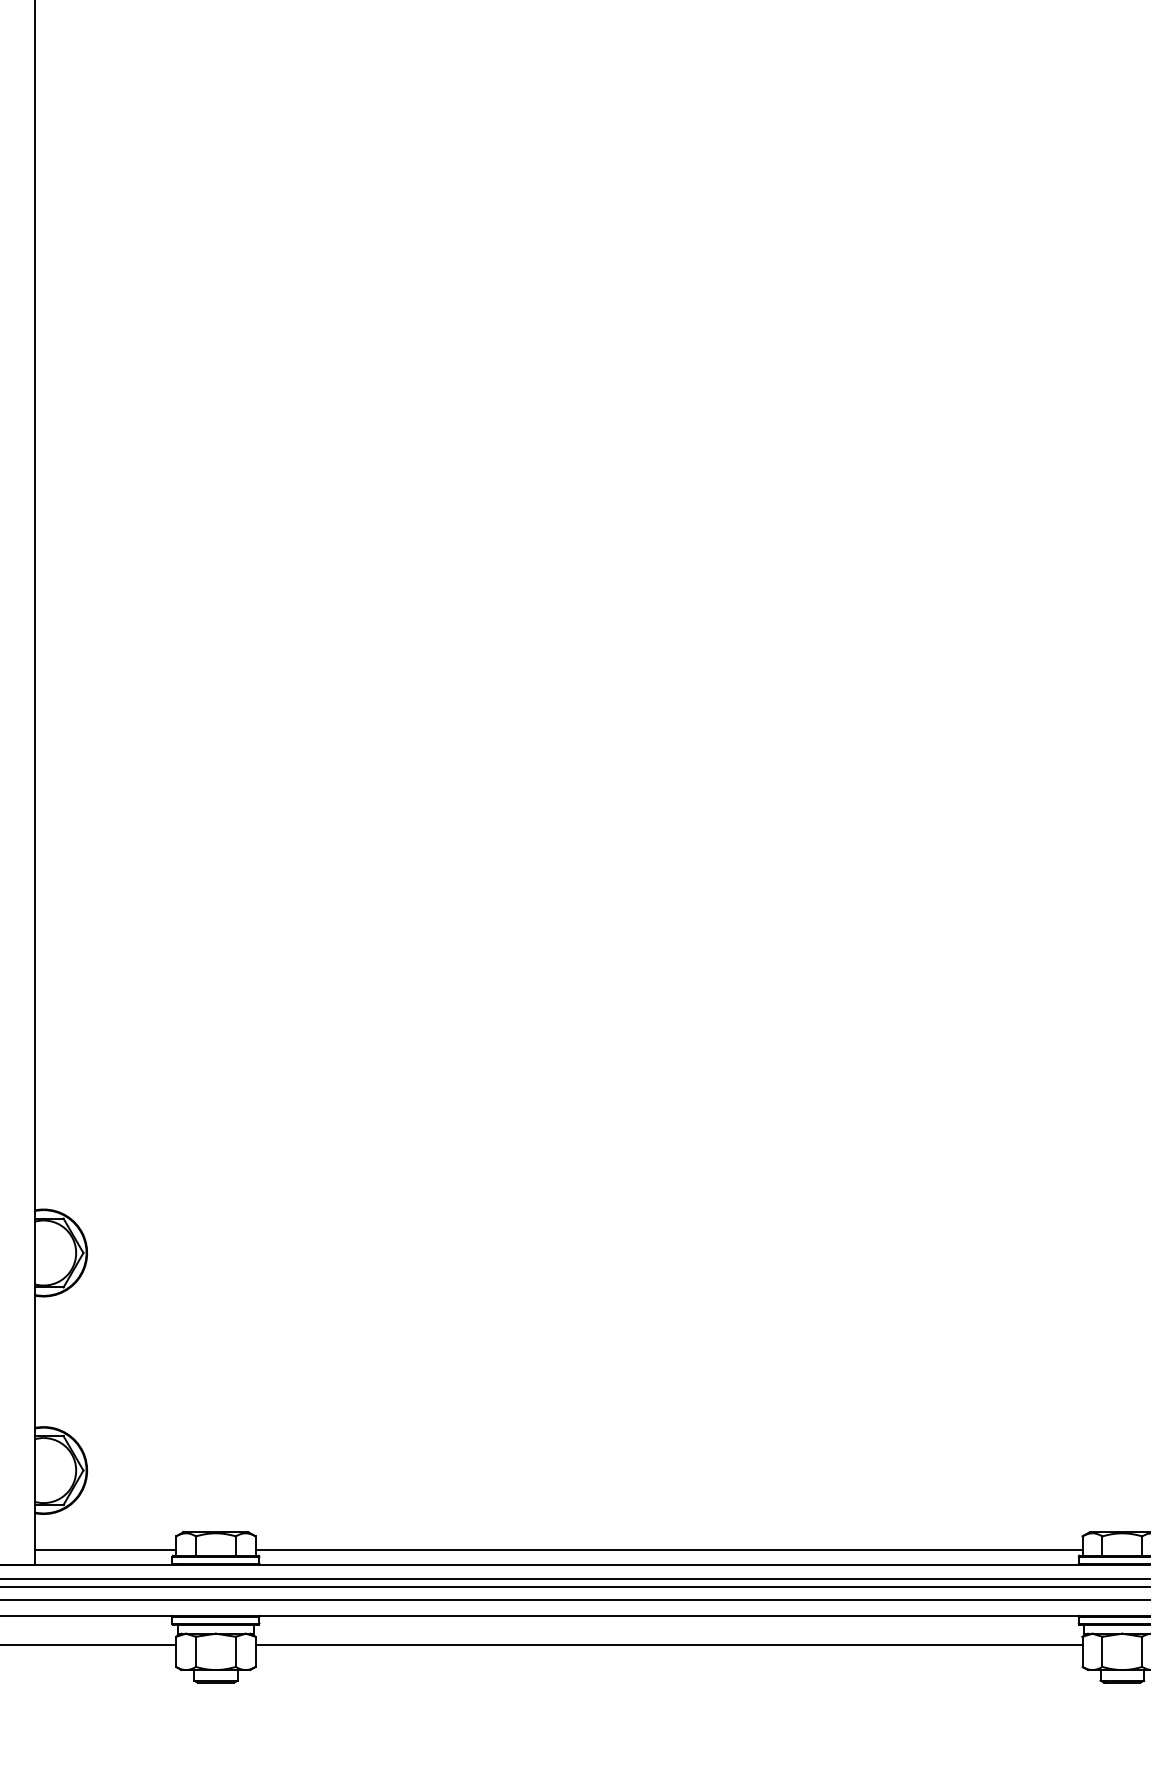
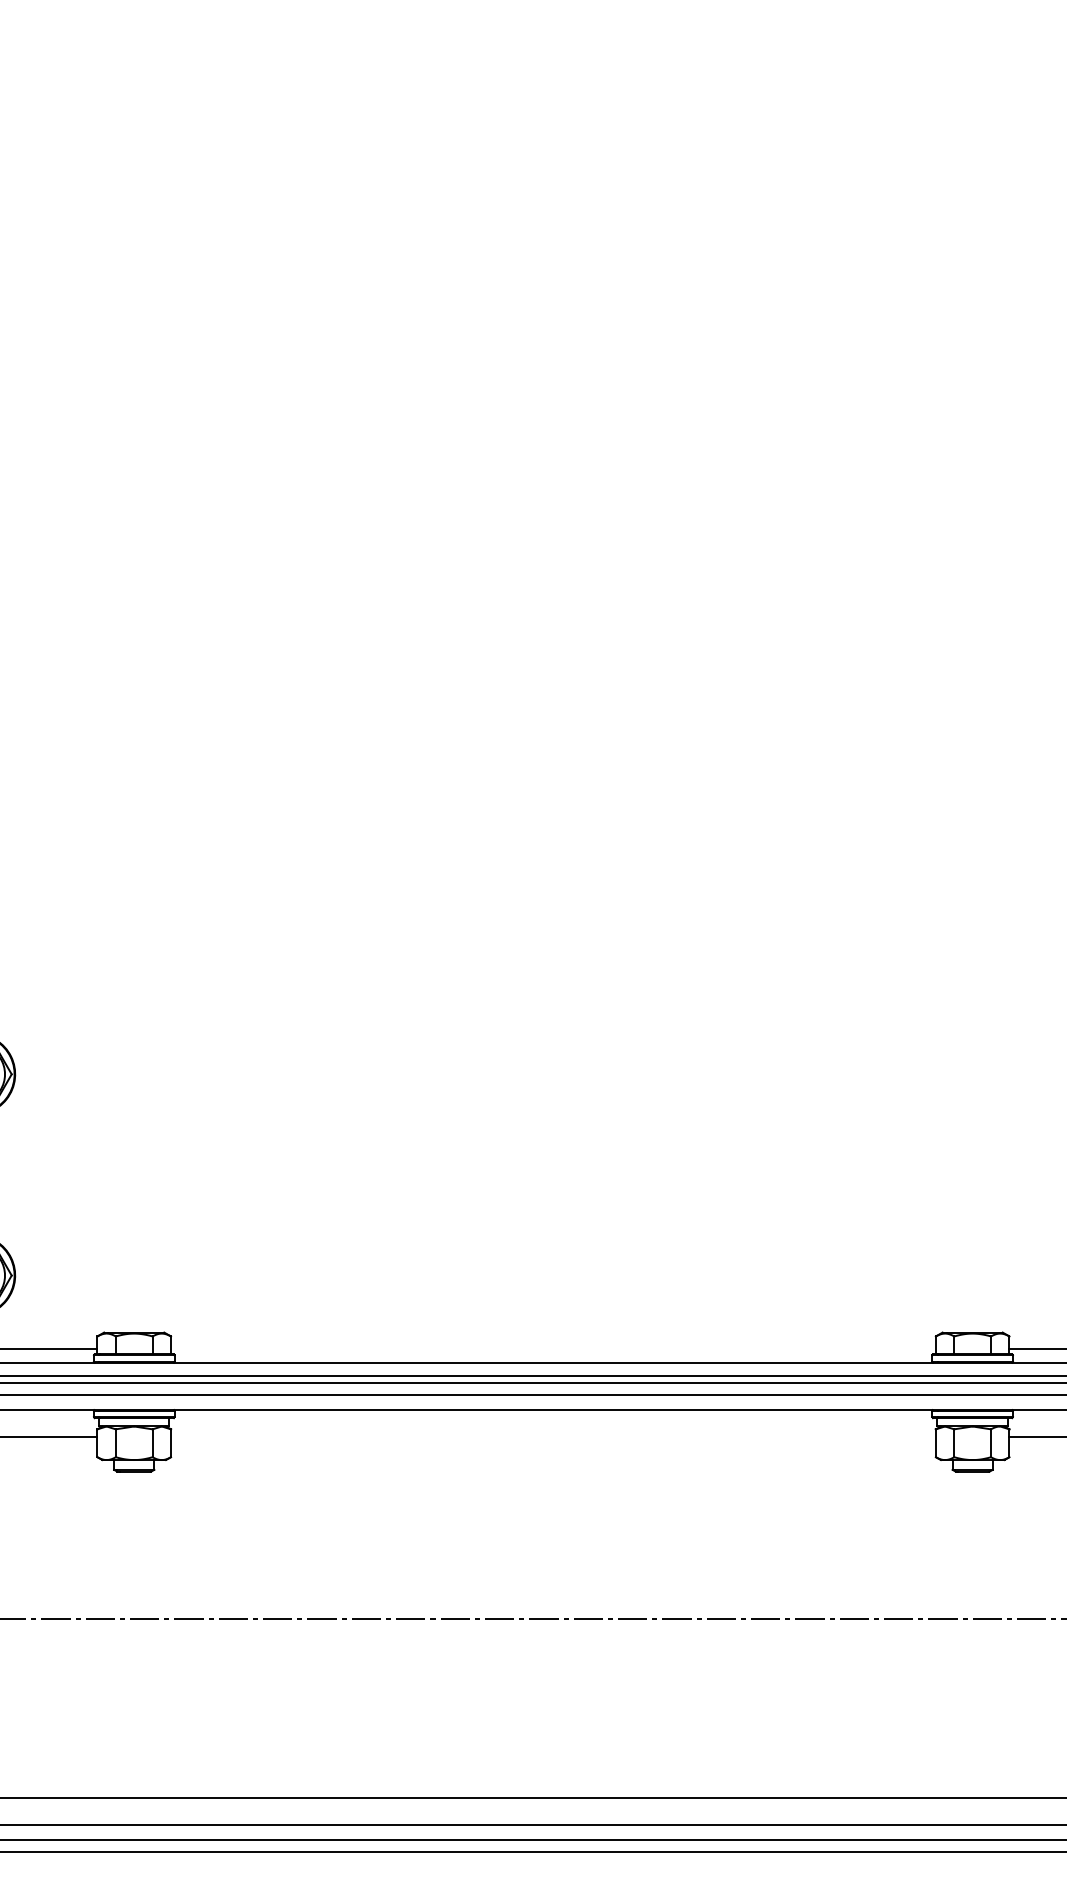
line: (669, 1550) -> (553, 1349), removed
line: (669, 1644) -> (553, 1436), removed

